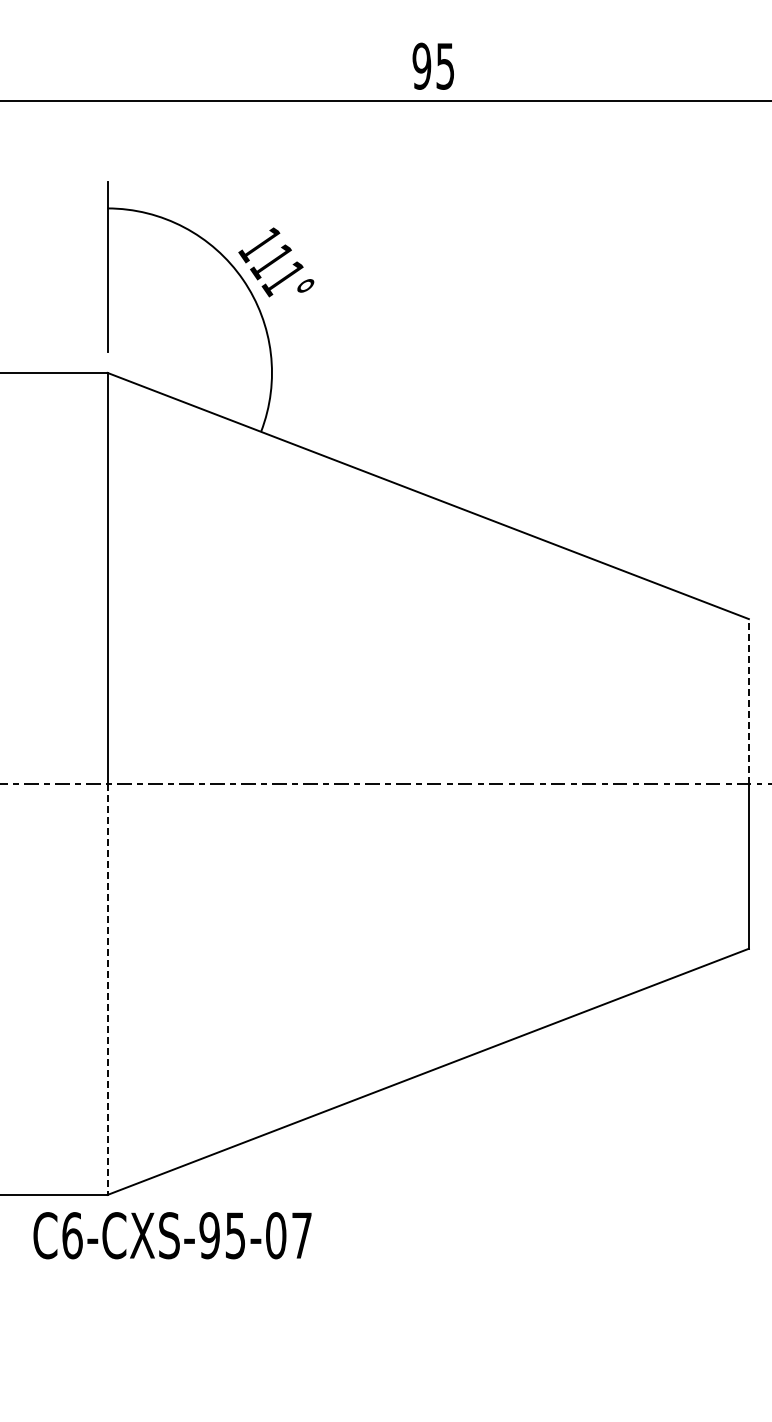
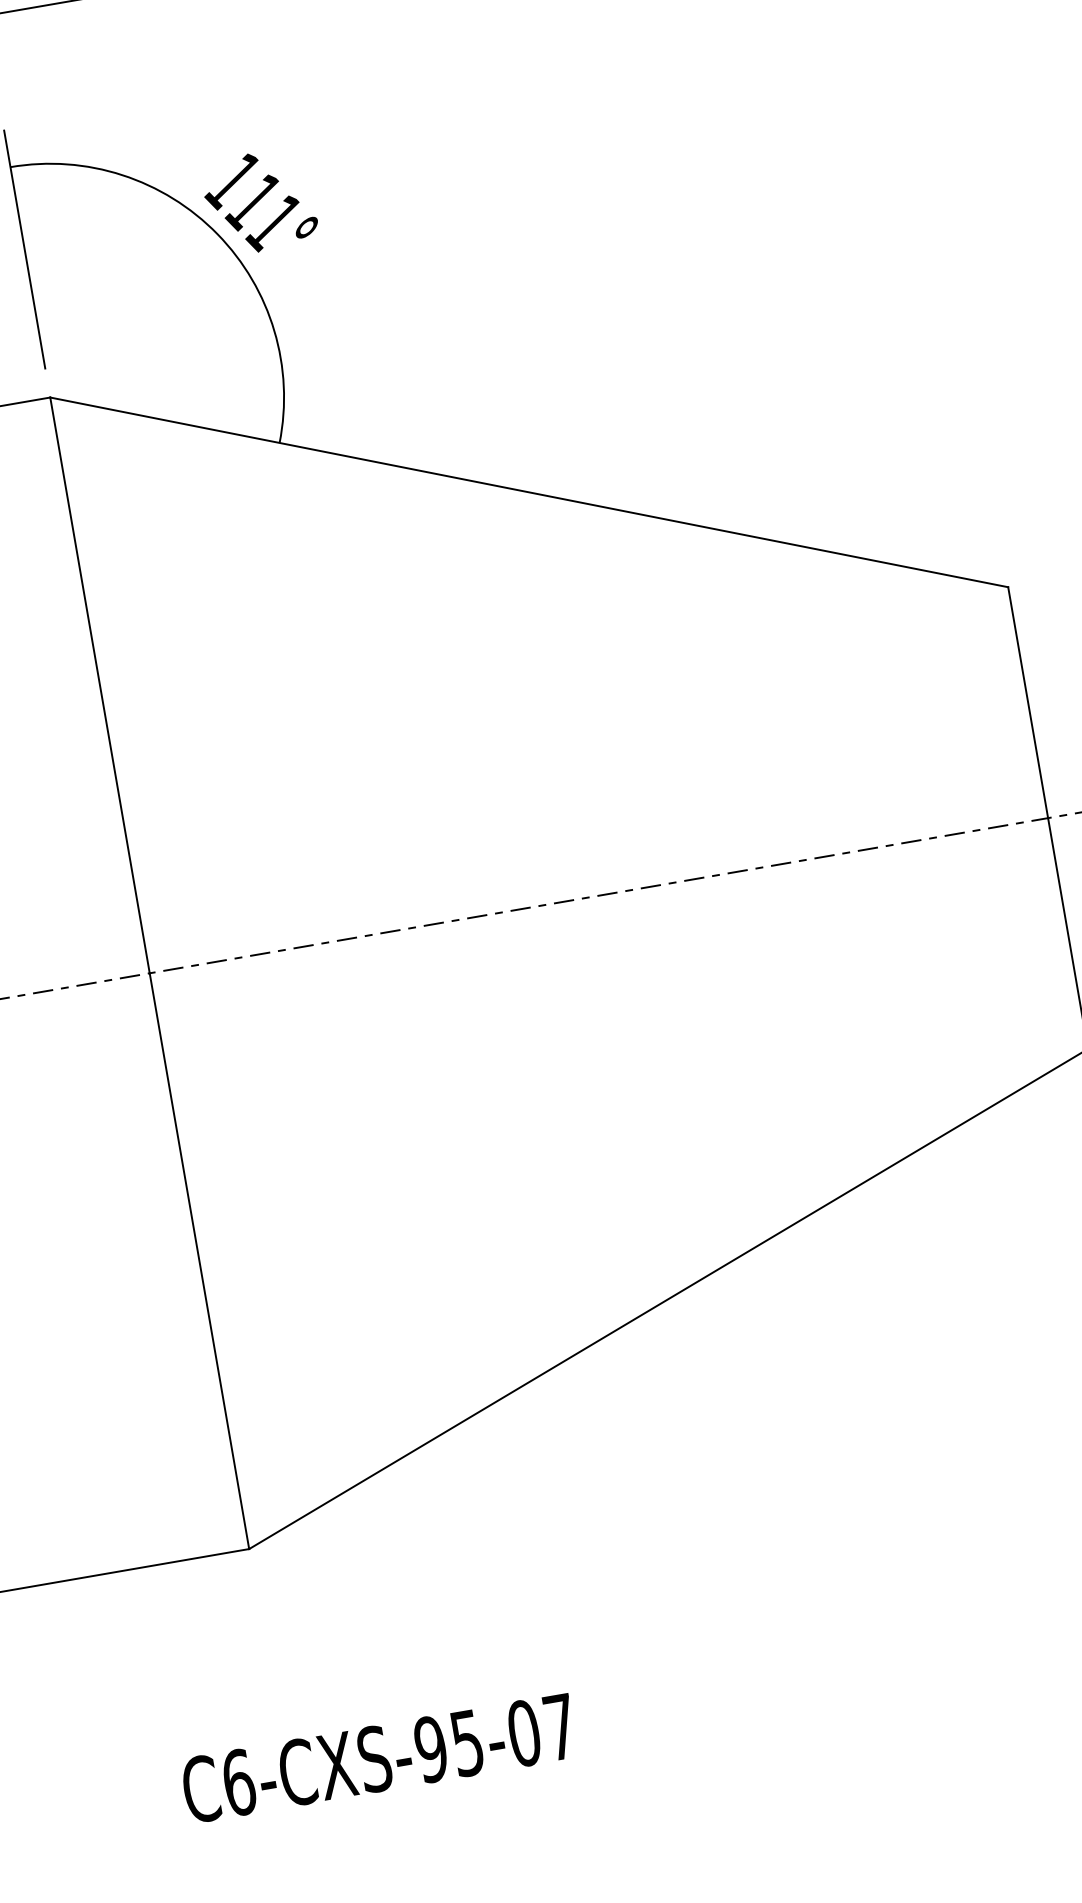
line: (748, 701) -> (1027, 702), dashed -> solid
line: (107, 989) -> (199, 1261), dashed -> solid
text: (172, 1235) -> (379, 1758), moved

